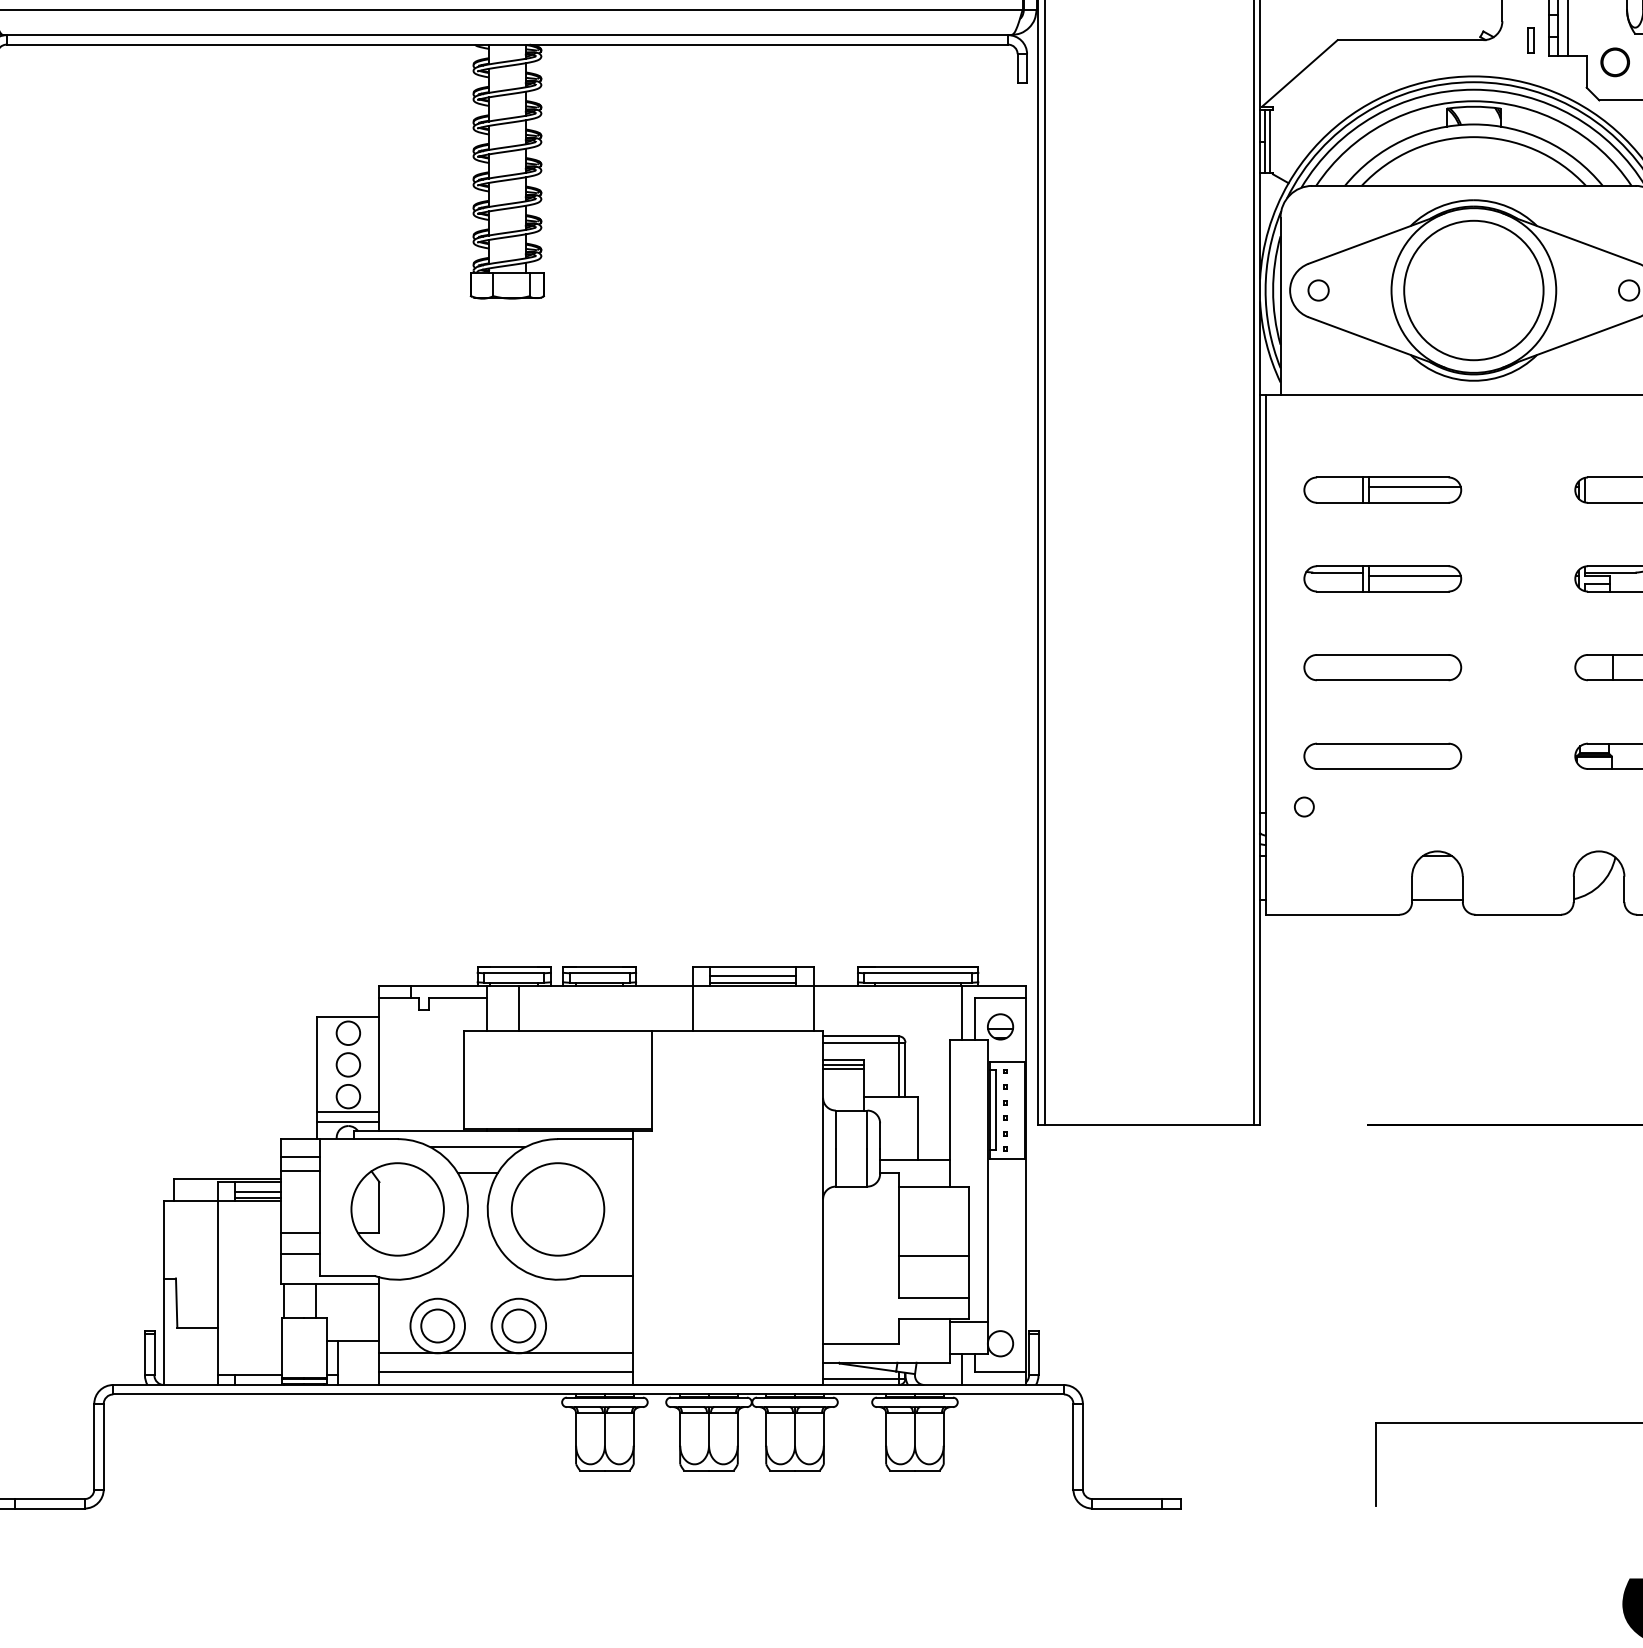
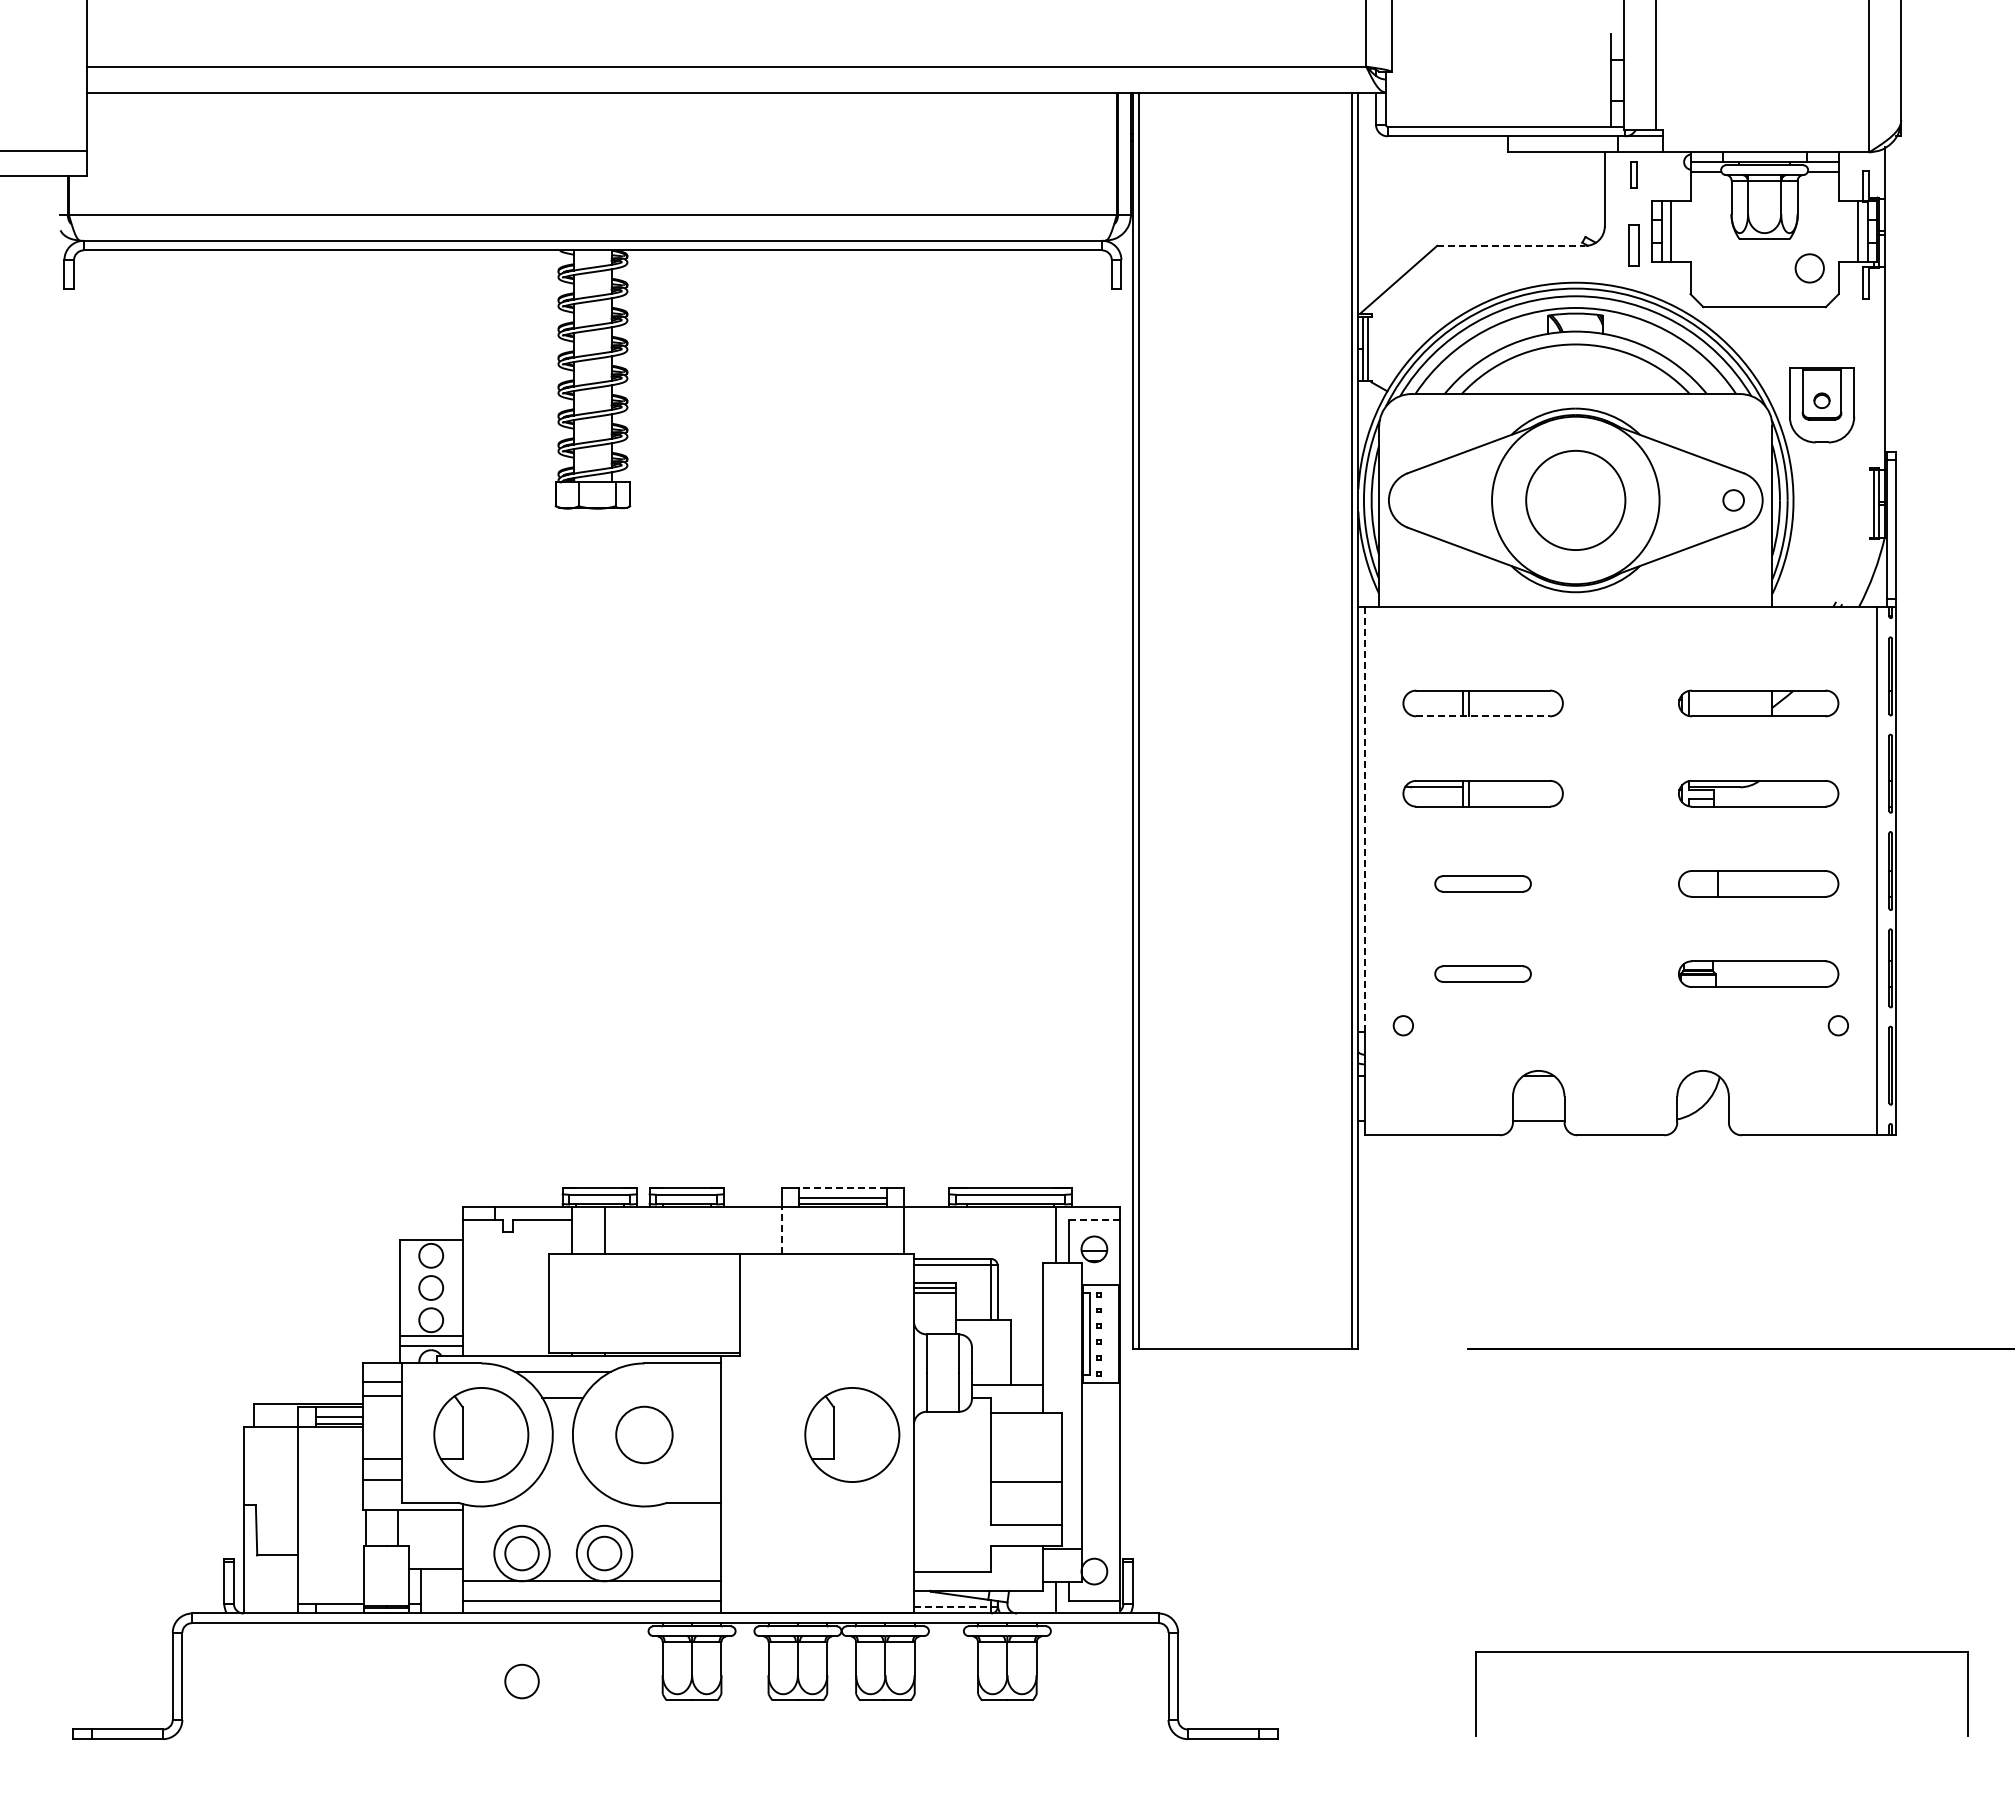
line: (1410, 39) -> (1511, 245), solid -> dashed
part: (1530, 39) -> (1633, 245), size x1.6
circle: (1615, 62) -> (1719, 268), removed
circle: (1318, 290) -> (1417, 500), removed
circle: (1473, 290) -> (1575, 500), size x0.7
line: (1414, 487) -> (1515, 700), removed
line: (1383, 502) -> (1483, 716), solid -> dashed
line: (1414, 575) -> (1515, 790), removed
line: (1266, 604) -> (1364, 819), solid -> dashed
part: (1382, 667) -> (1482, 883), size x0.6
part: (1382, 755) -> (1482, 973), size x0.6
line: (753, 967) -> (843, 1188), solid -> dashed
line: (1000, 998) -> (1094, 1220), solid -> dashed
line: (692, 1008) -> (781, 1230), solid -> dashed
circle: (558, 1208) -> (644, 1434), size x0.6
part: (762, 1208) -> (852, 1434), added
line: (860, 1379) -> (952, 1607), solid -> dashed
circle: (437, 1451) -> (521, 1681), added

